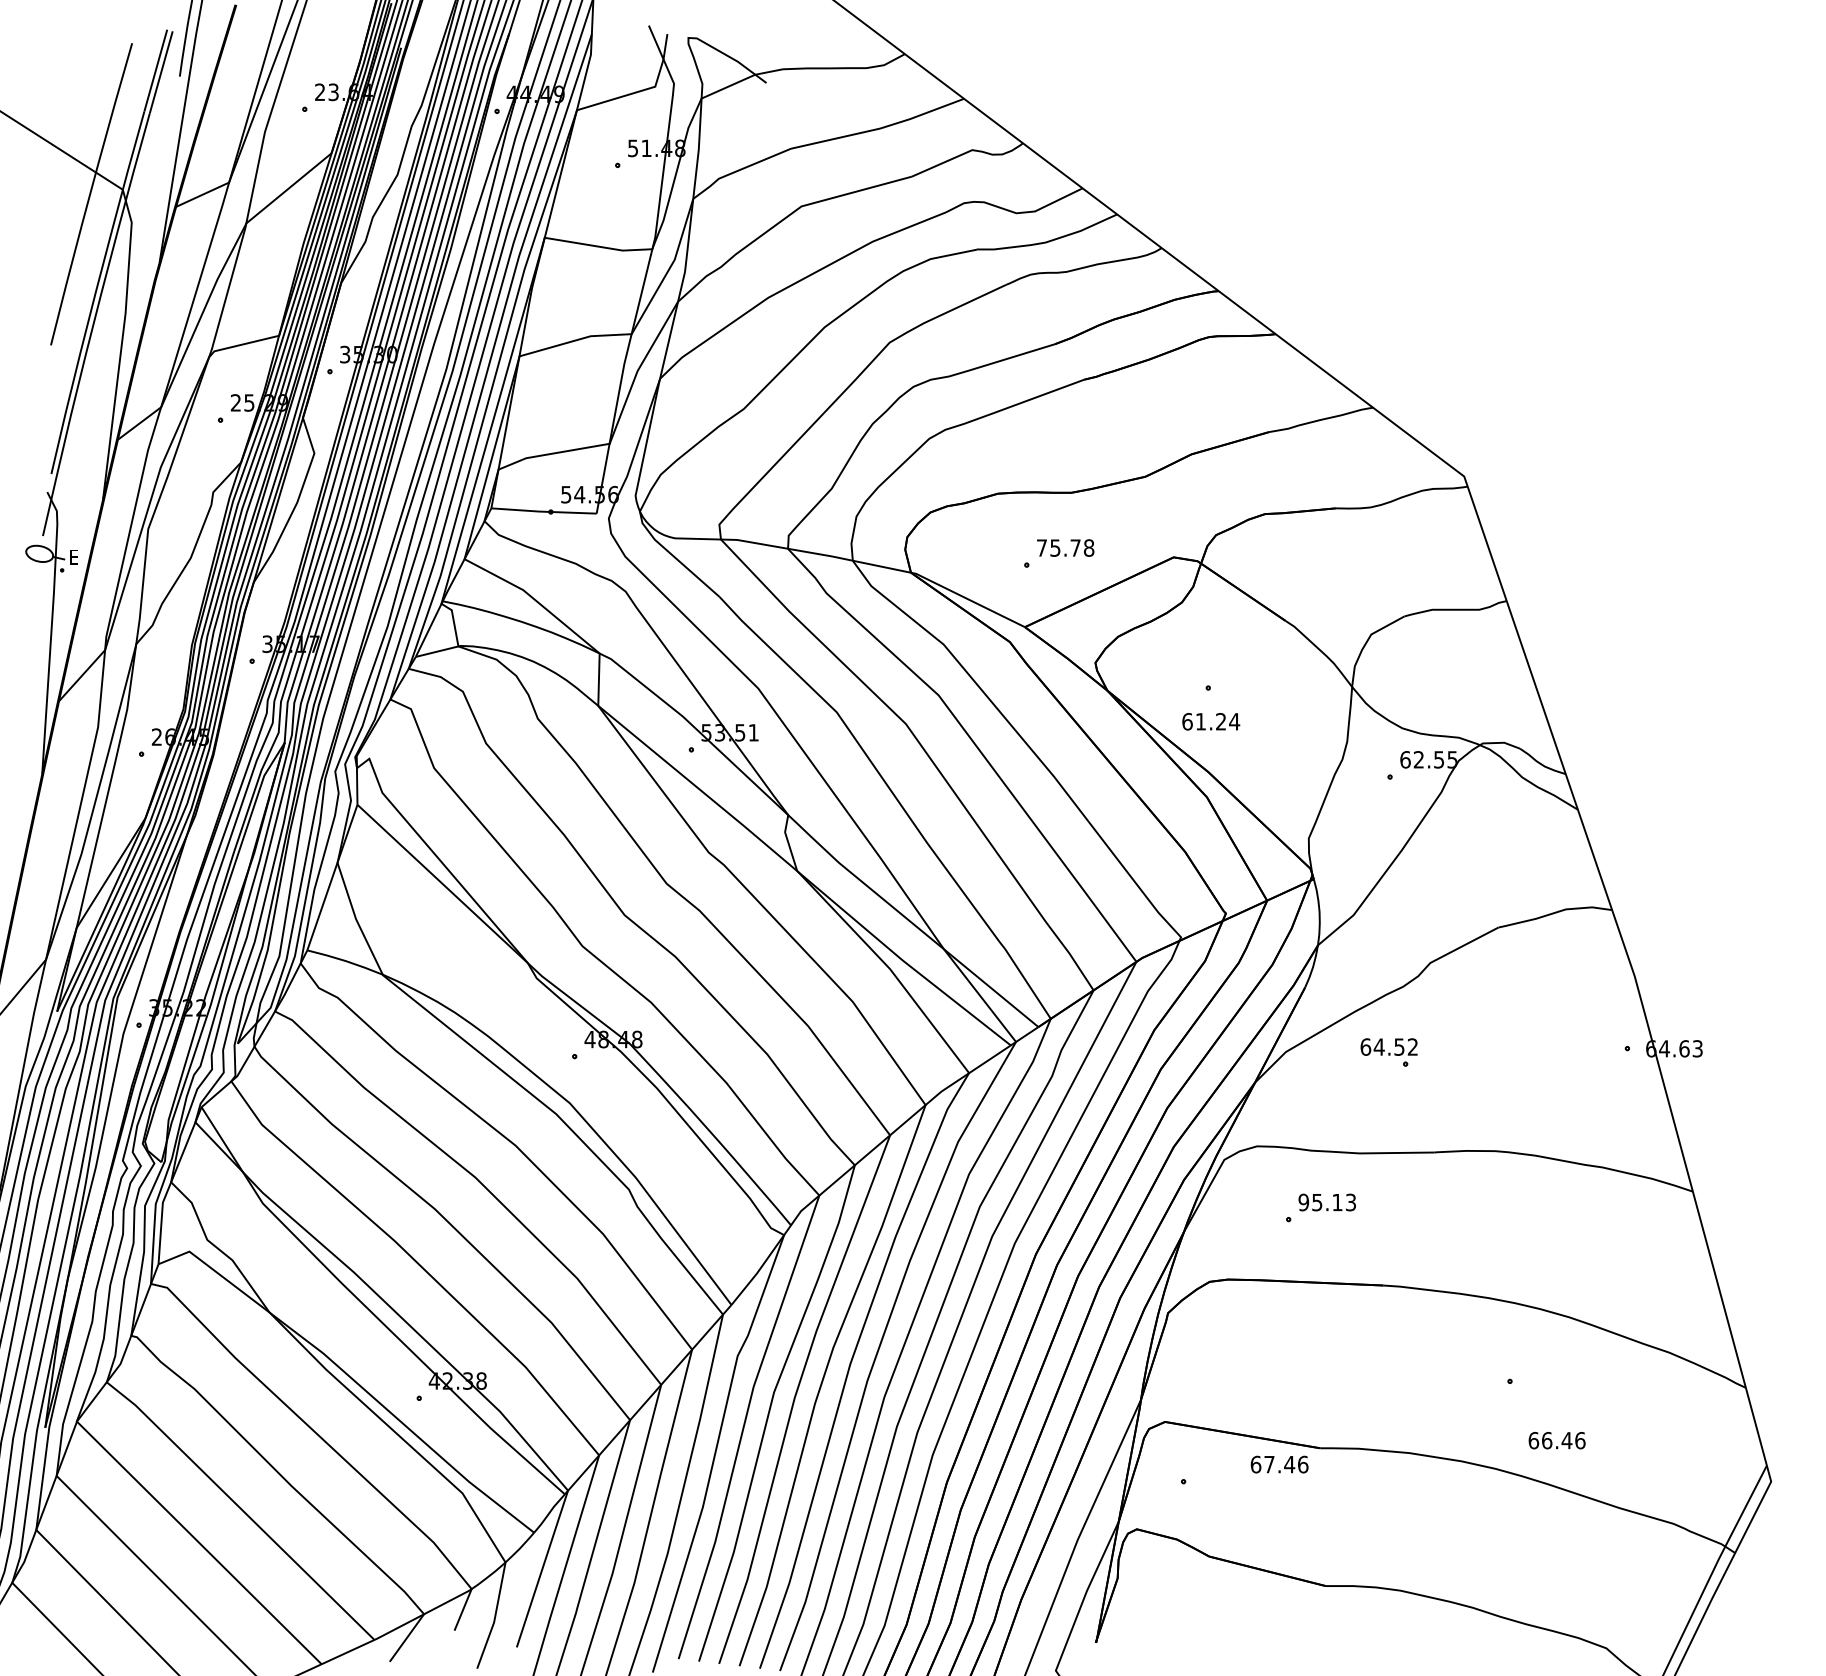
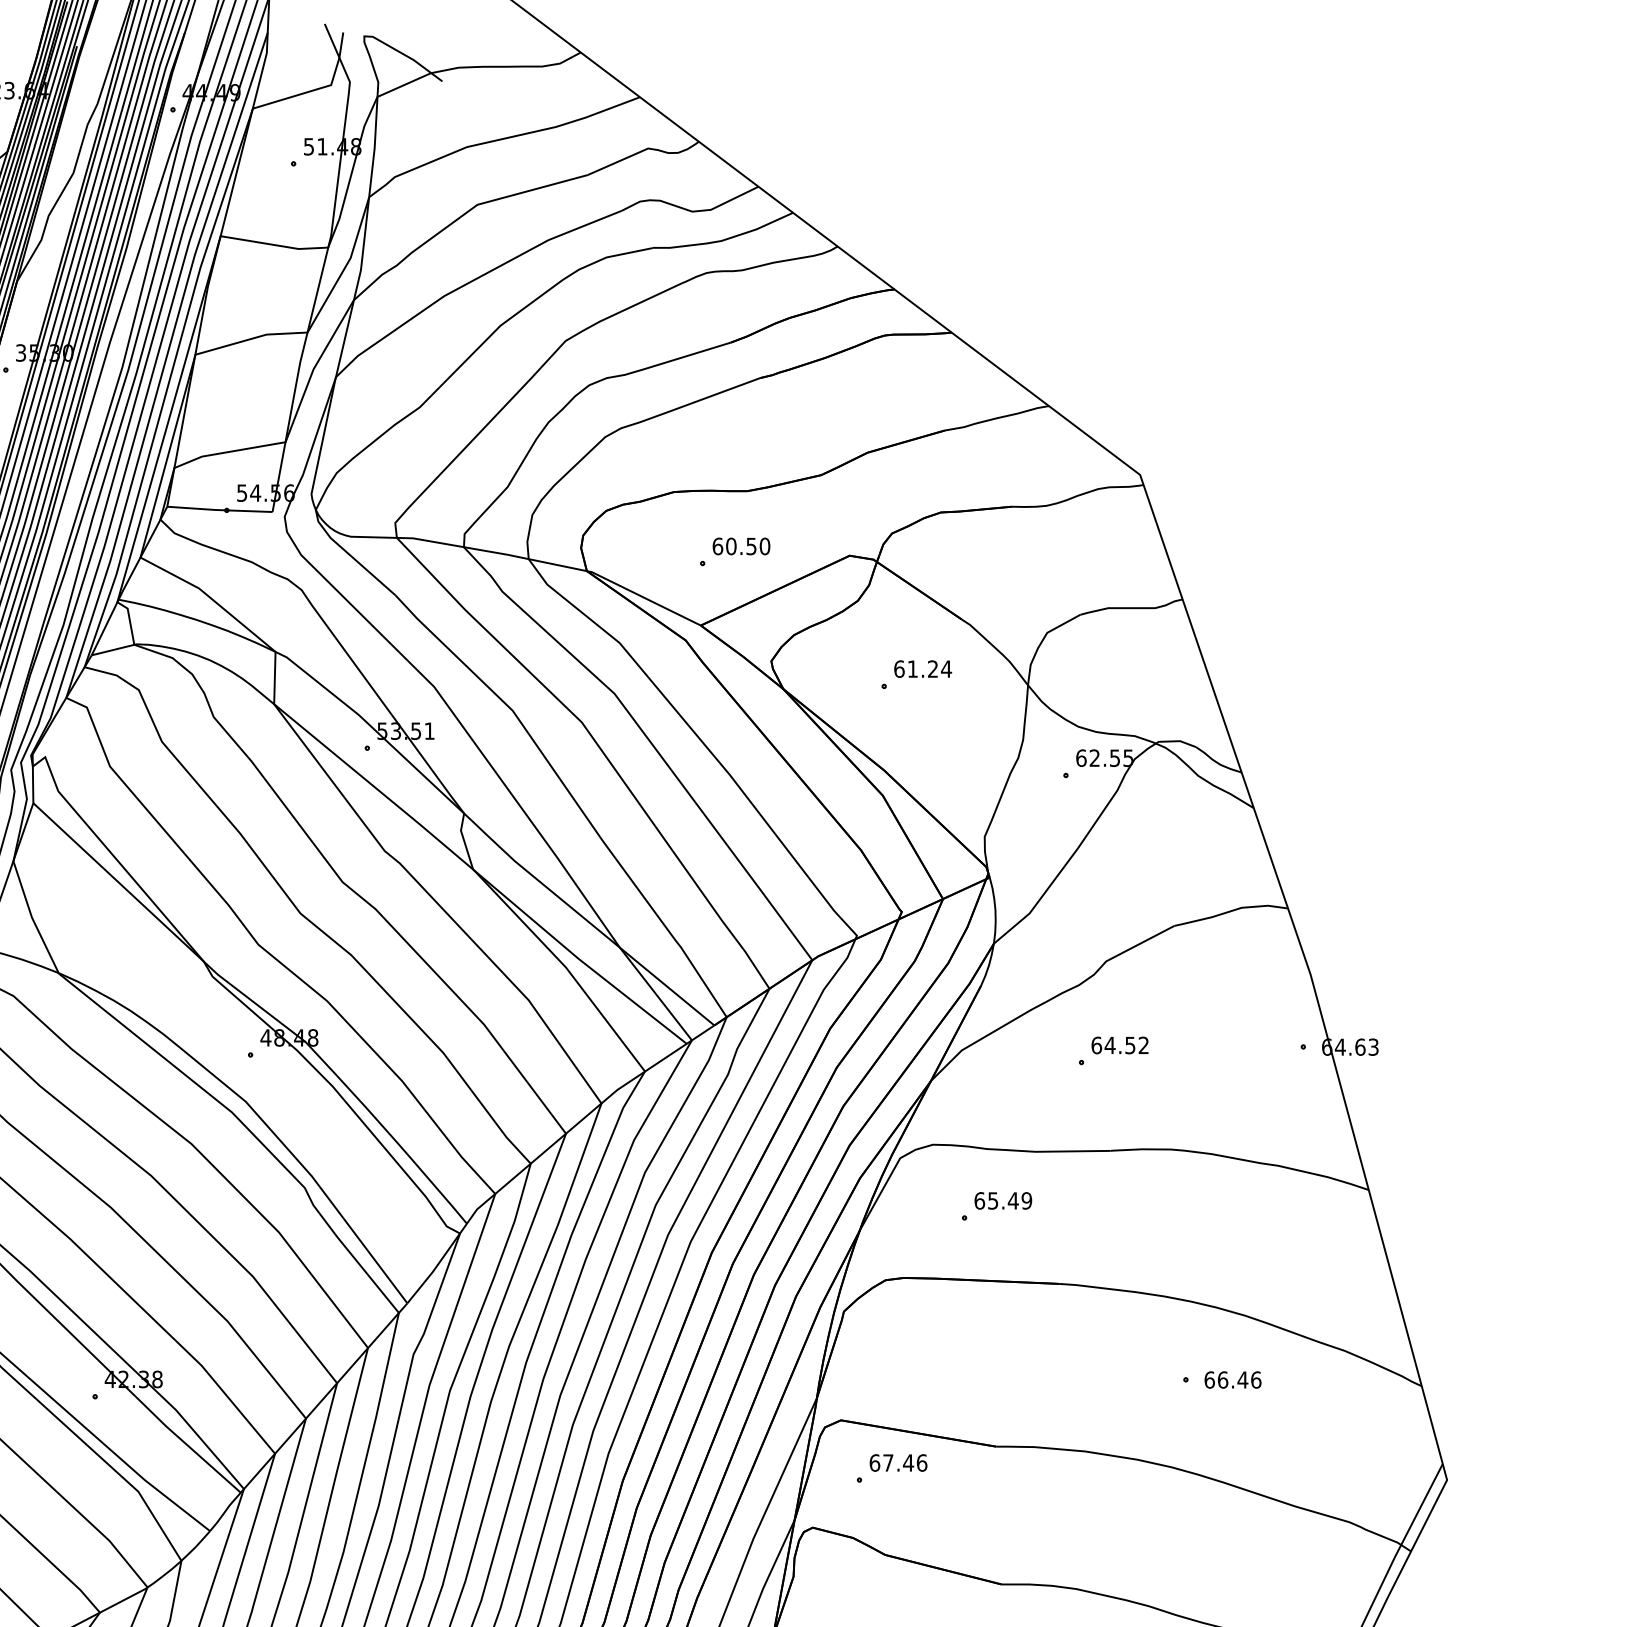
text: (1065, 547) -> (741, 545), 75.78 -> 60.50
text: (1211, 721) -> (923, 668), moved
text: (1388, 1046) -> (1119, 1044), moved
text: (1327, 1202) -> (1003, 1200), 95.13 -> 65.49
text: (1556, 1440) -> (1232, 1379), moved
text: (1279, 1464) -> (898, 1462), moved

